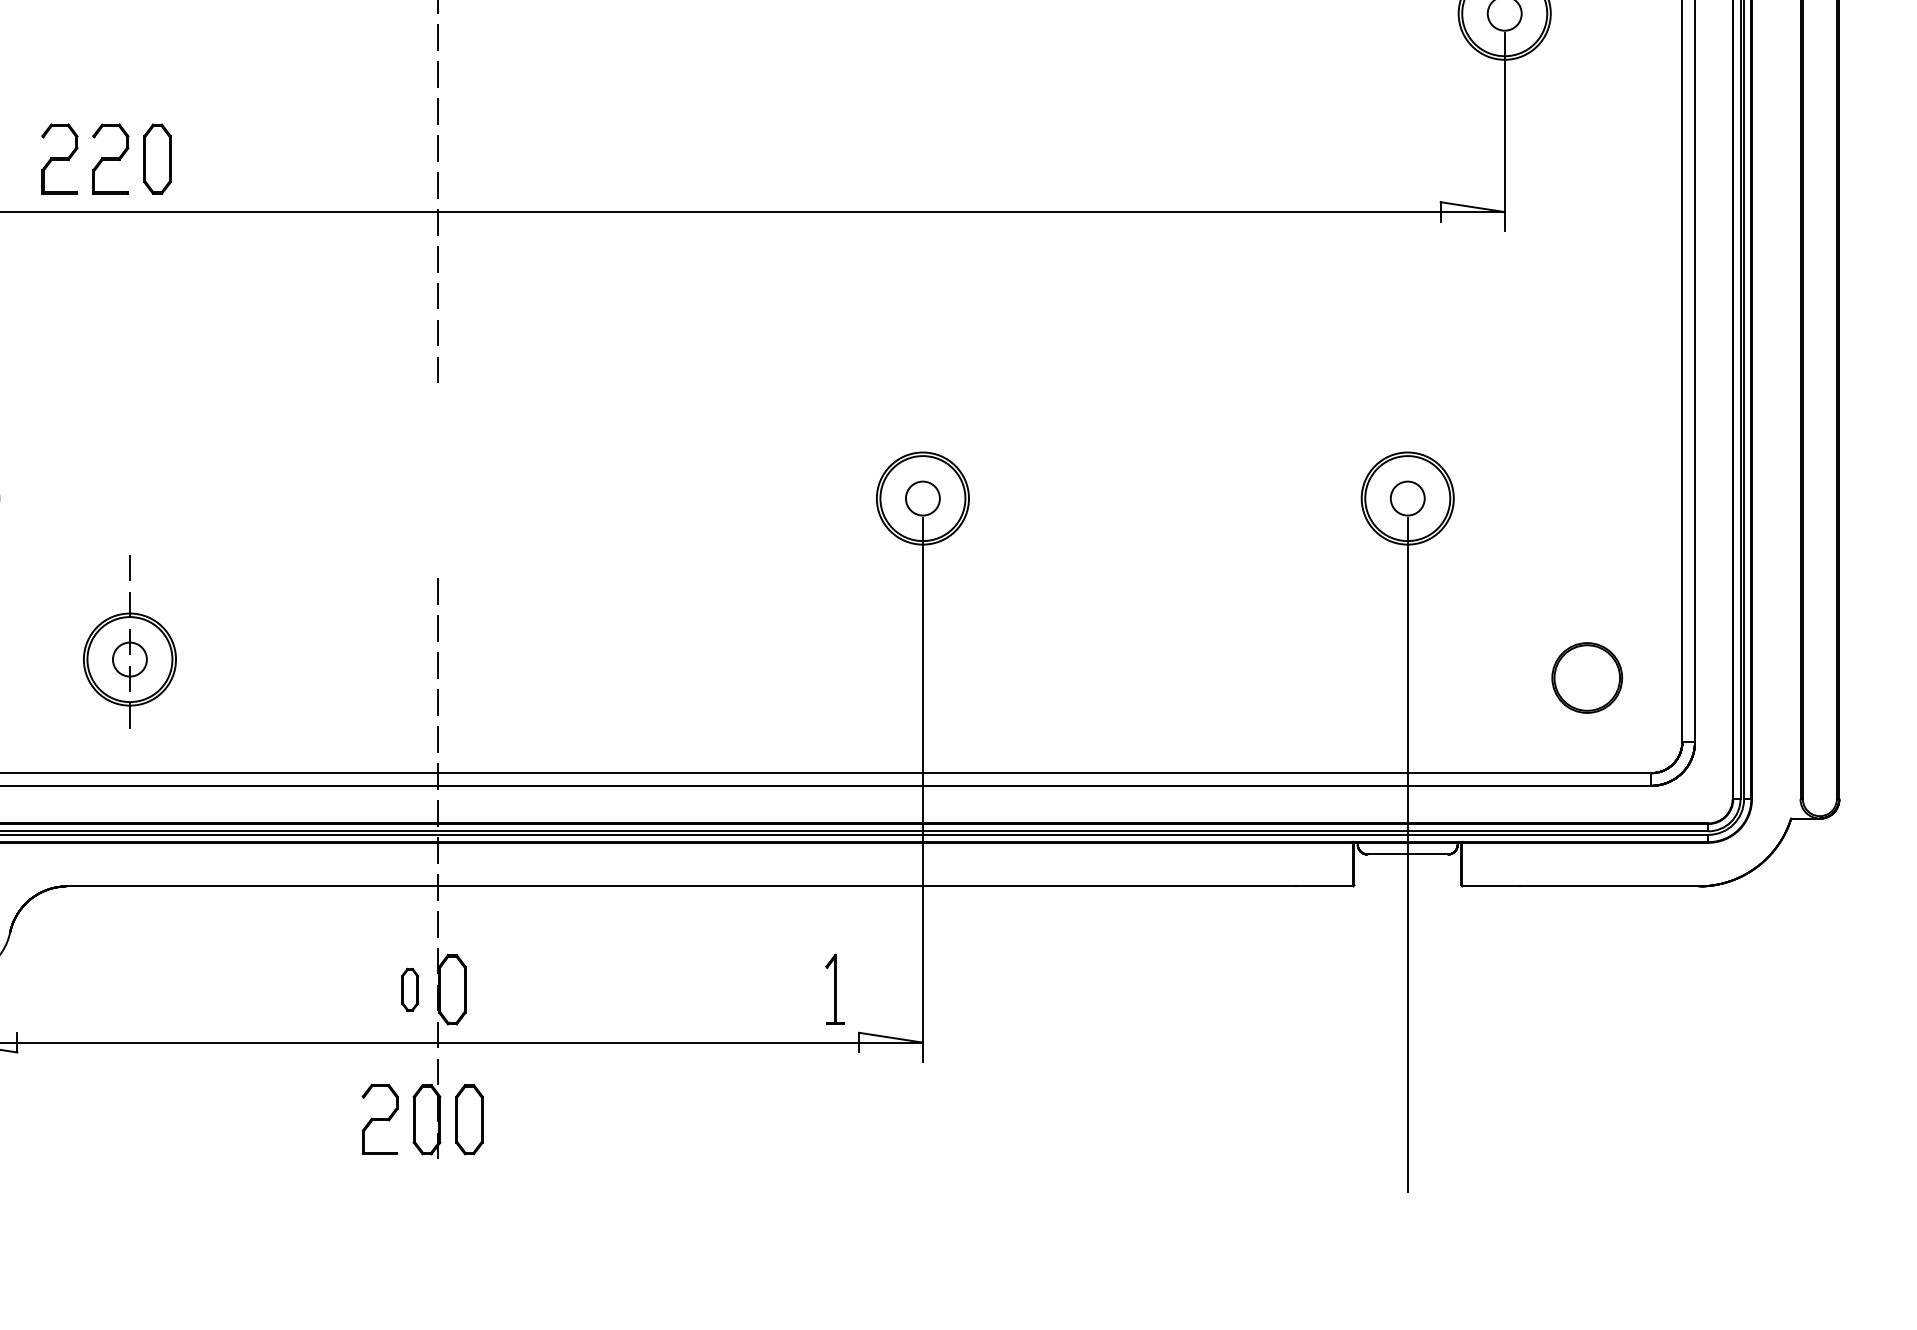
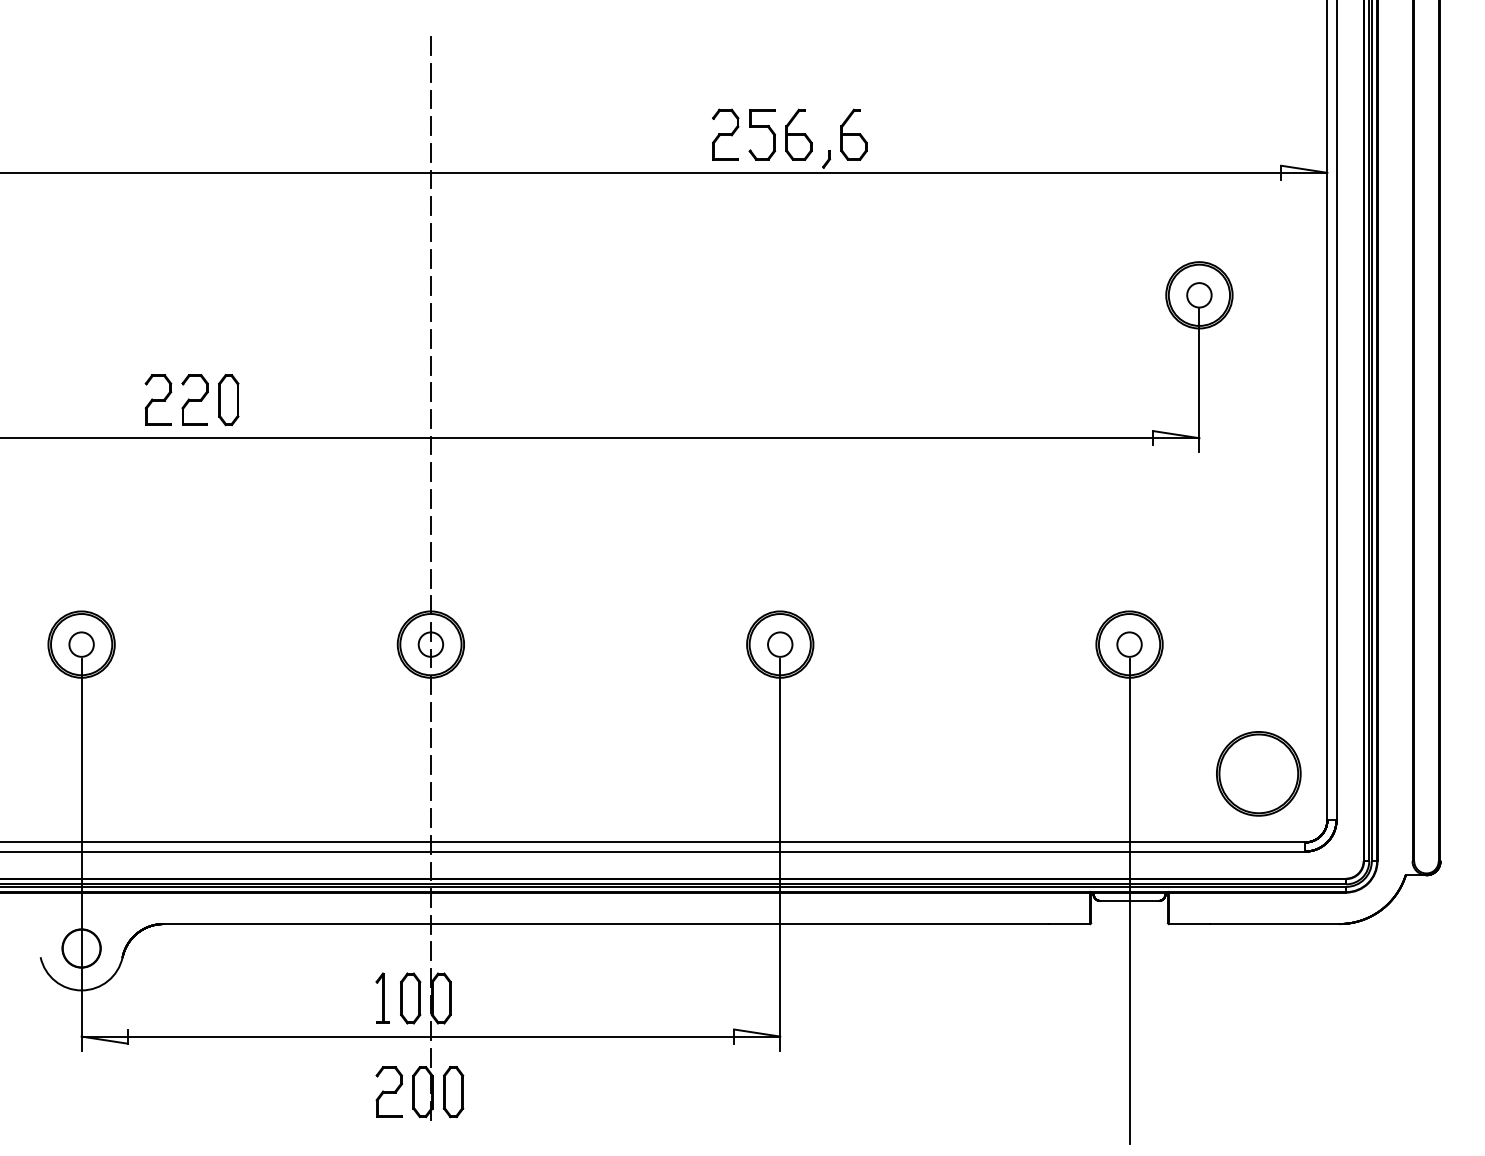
part: (129, 641) -> (430, 631), moved
part: (1586, 677) -> (1258, 773), size x1.67
part: (834, 988) -> (382, 997), moved
part: (409, 989) -> (410, 998), size x1.67

